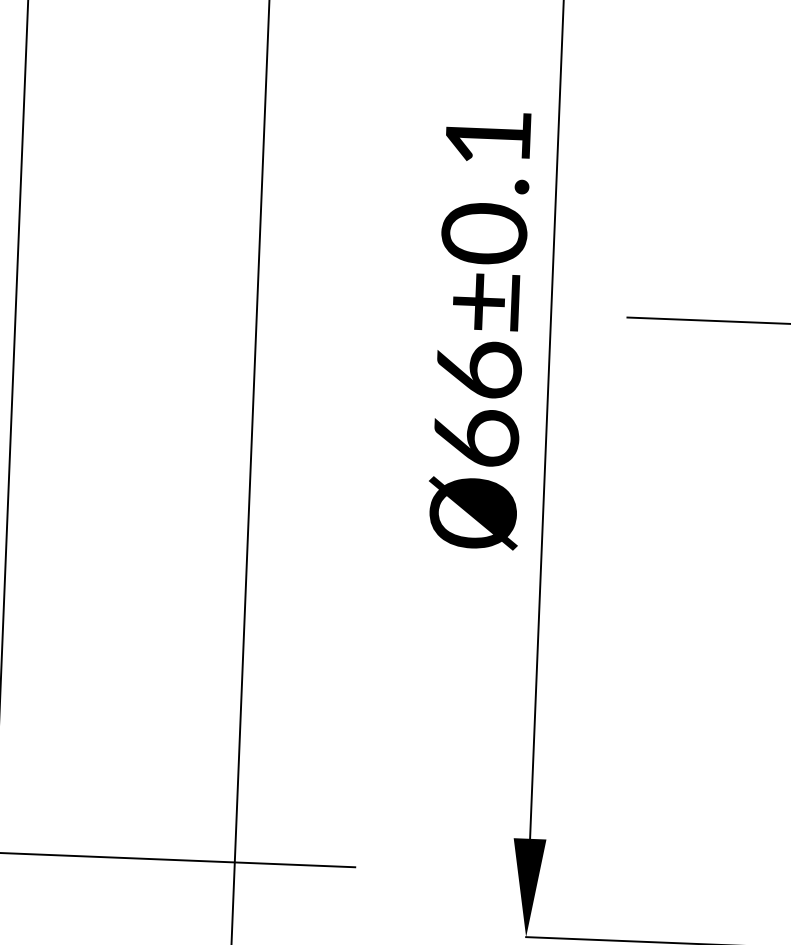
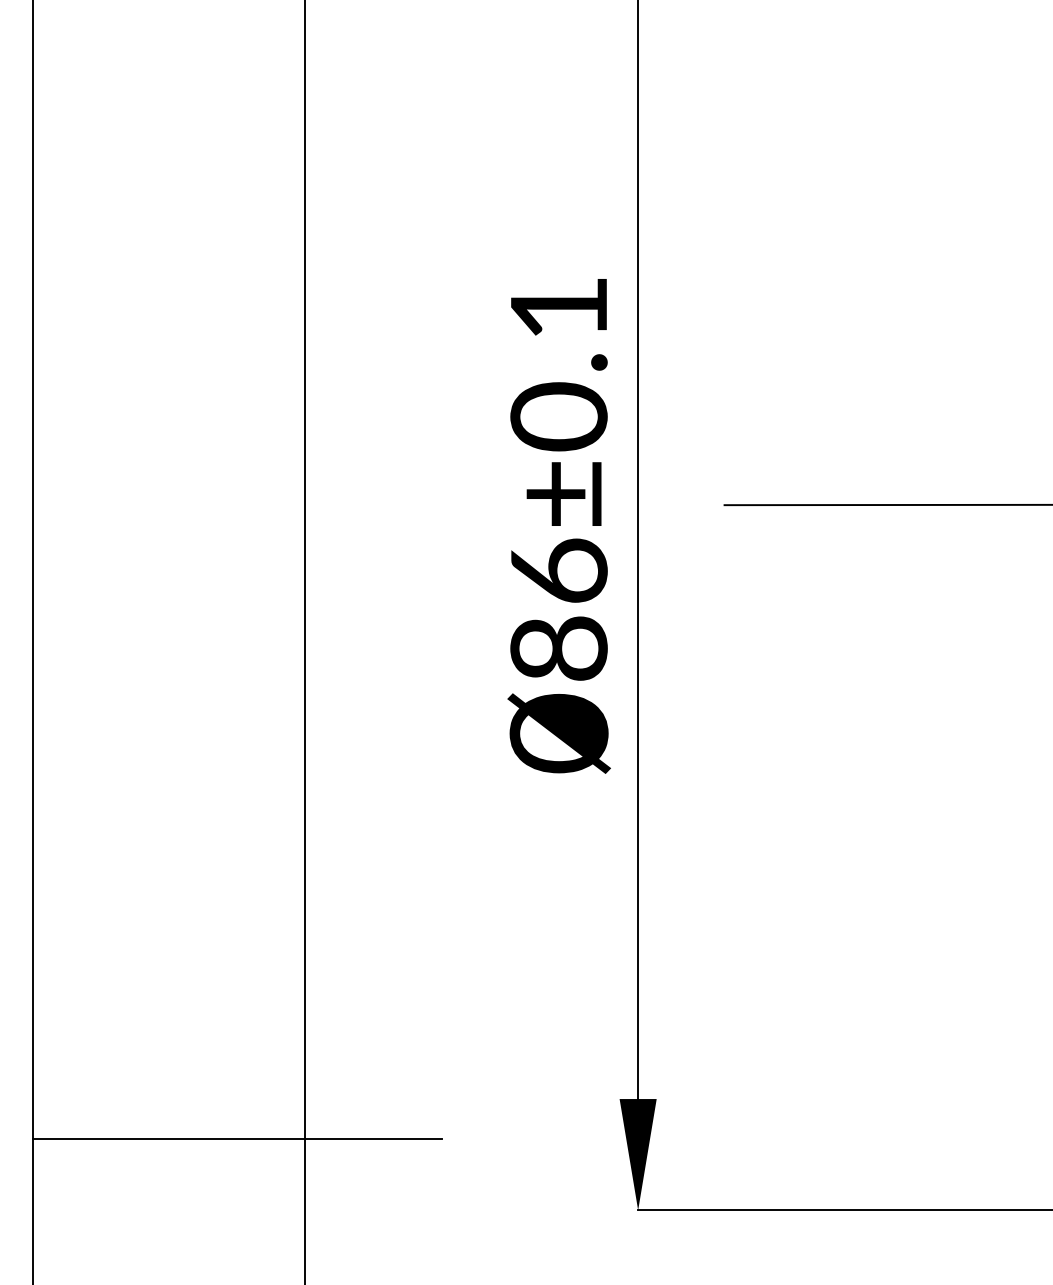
text: (475, 437) -> (558, 647), 66±0.1 -> 86±0.1

